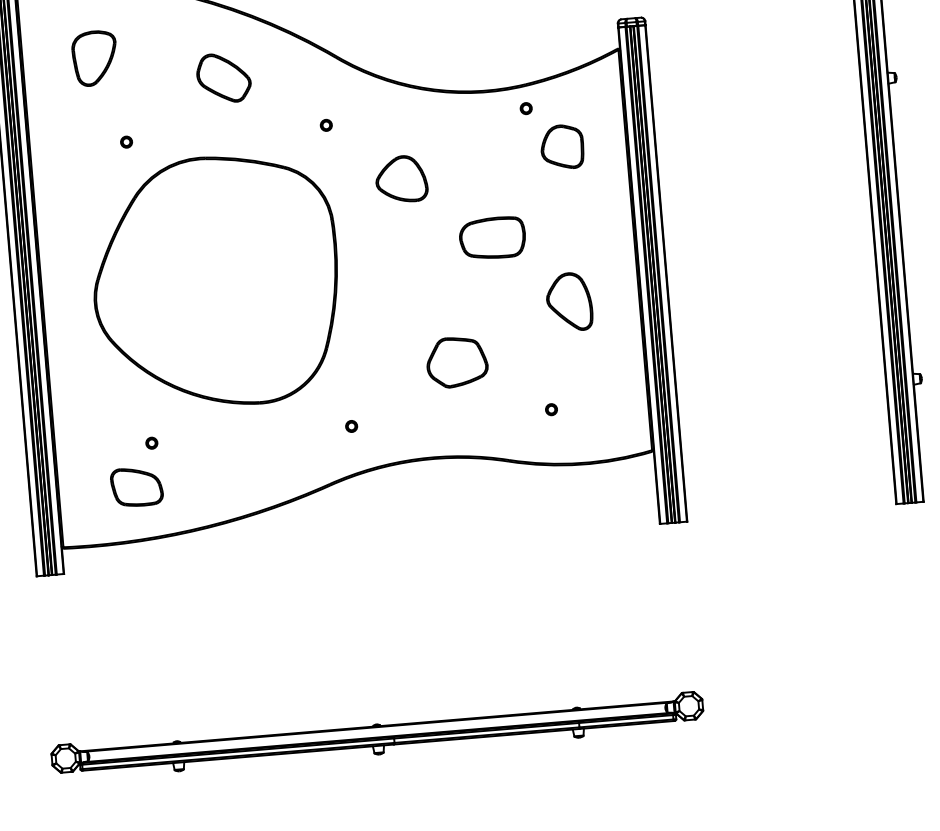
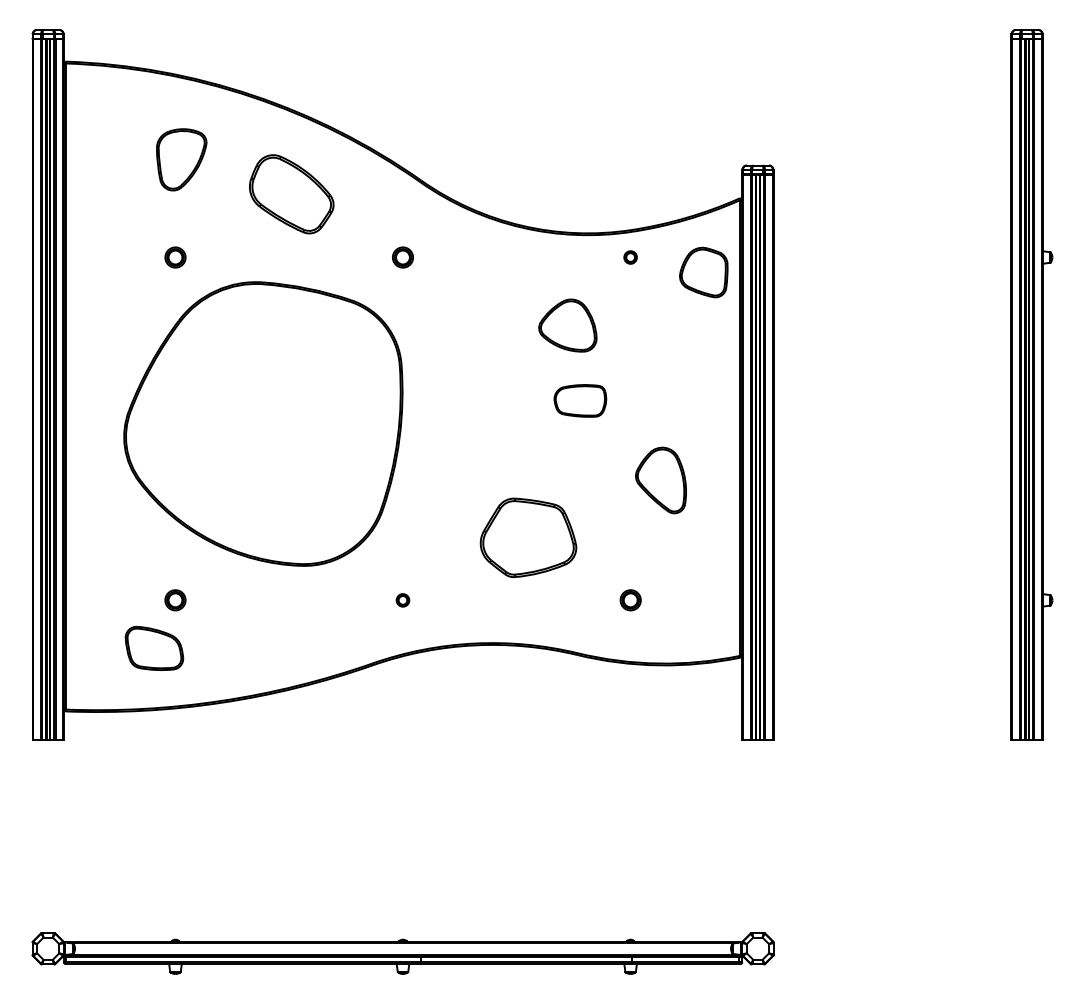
part: (94, 58) -> (181, 159), moved
part: (223, 78) -> (291, 194), size x1.4
part: (325, 125) -> (402, 257), size x1.6
circle: (126, 142) -> (175, 257), size x1.6
part: (562, 147) -> (703, 272), moved
part: (401, 179) -> (567, 325), moved
part: (492, 237) -> (580, 400), size x0.7
part: (457, 361) -> (528, 537), size x1.4
part: (551, 409) -> (630, 600), size x1.6
part: (151, 443) -> (175, 600), size x1.6

